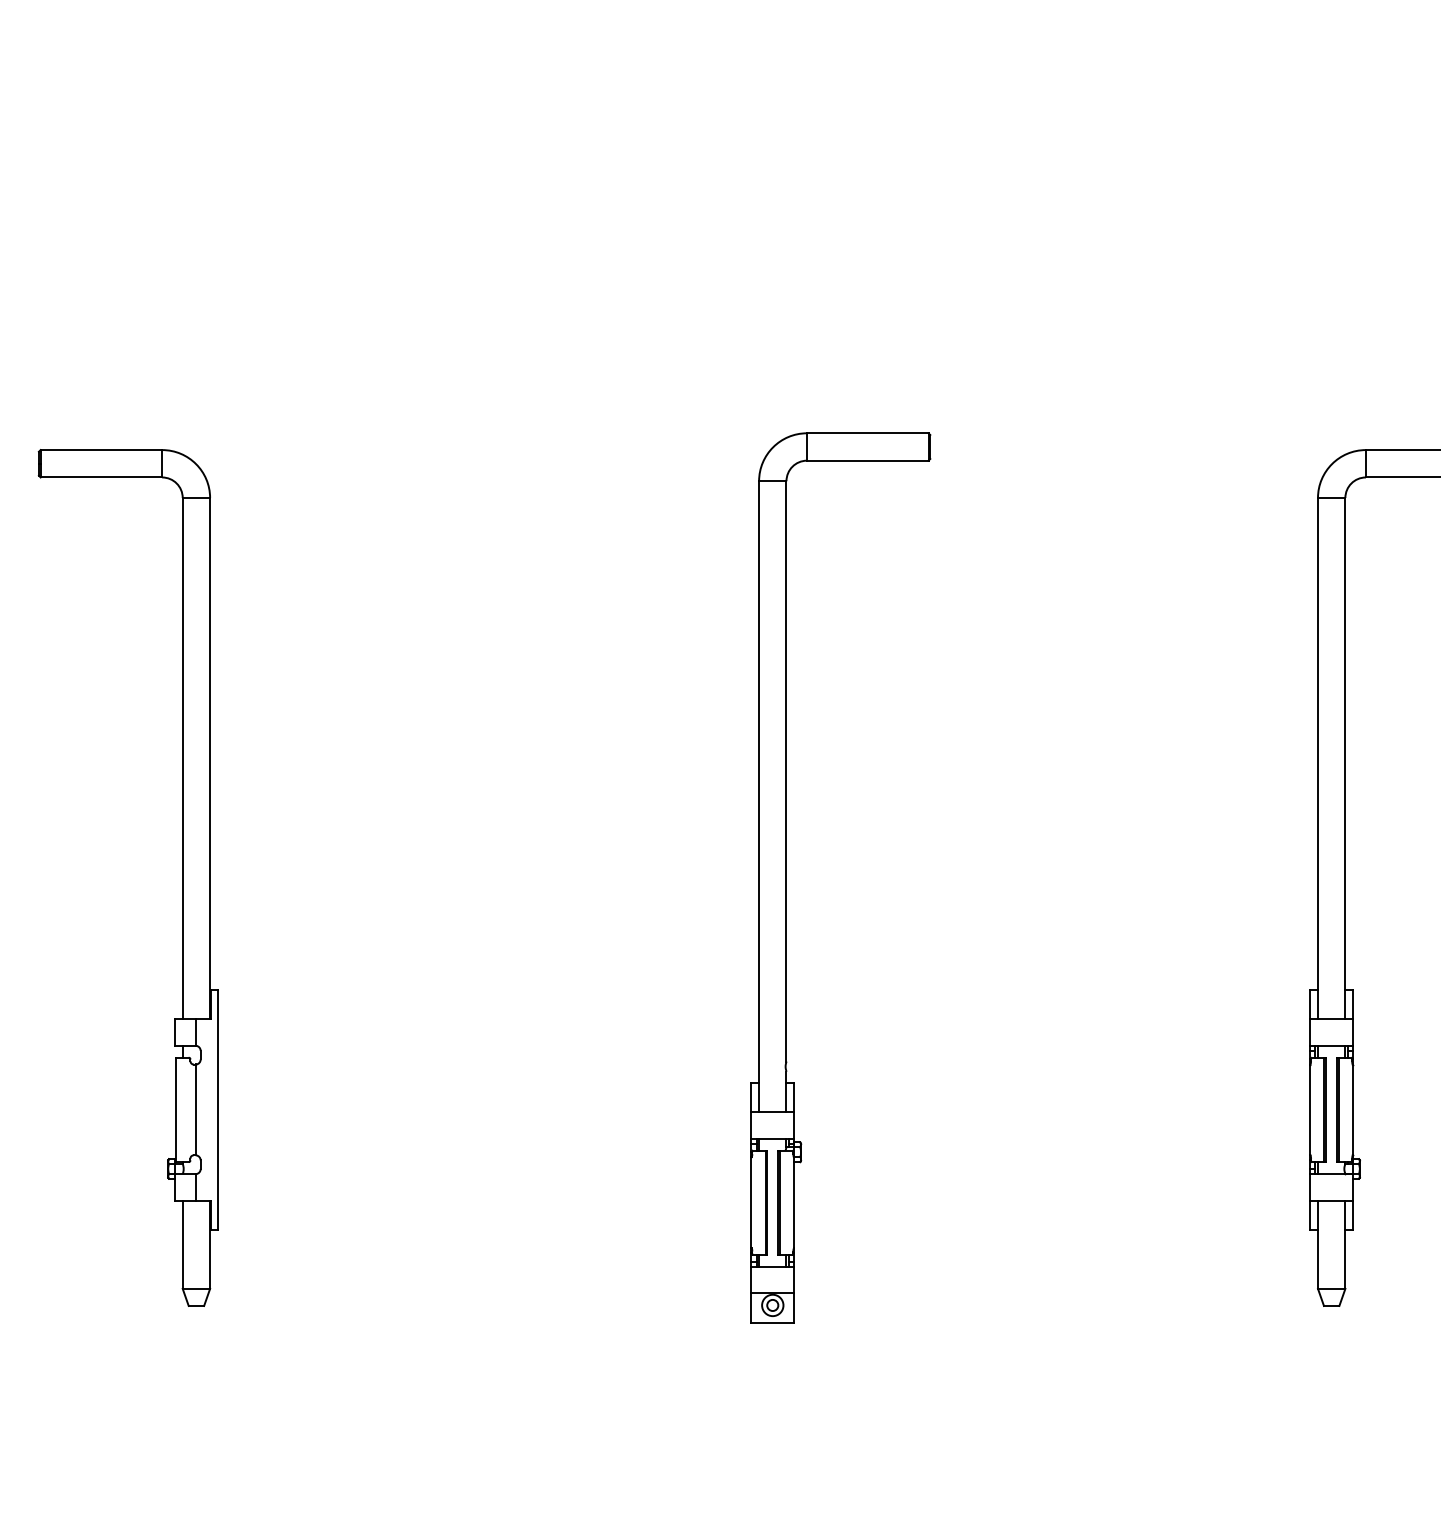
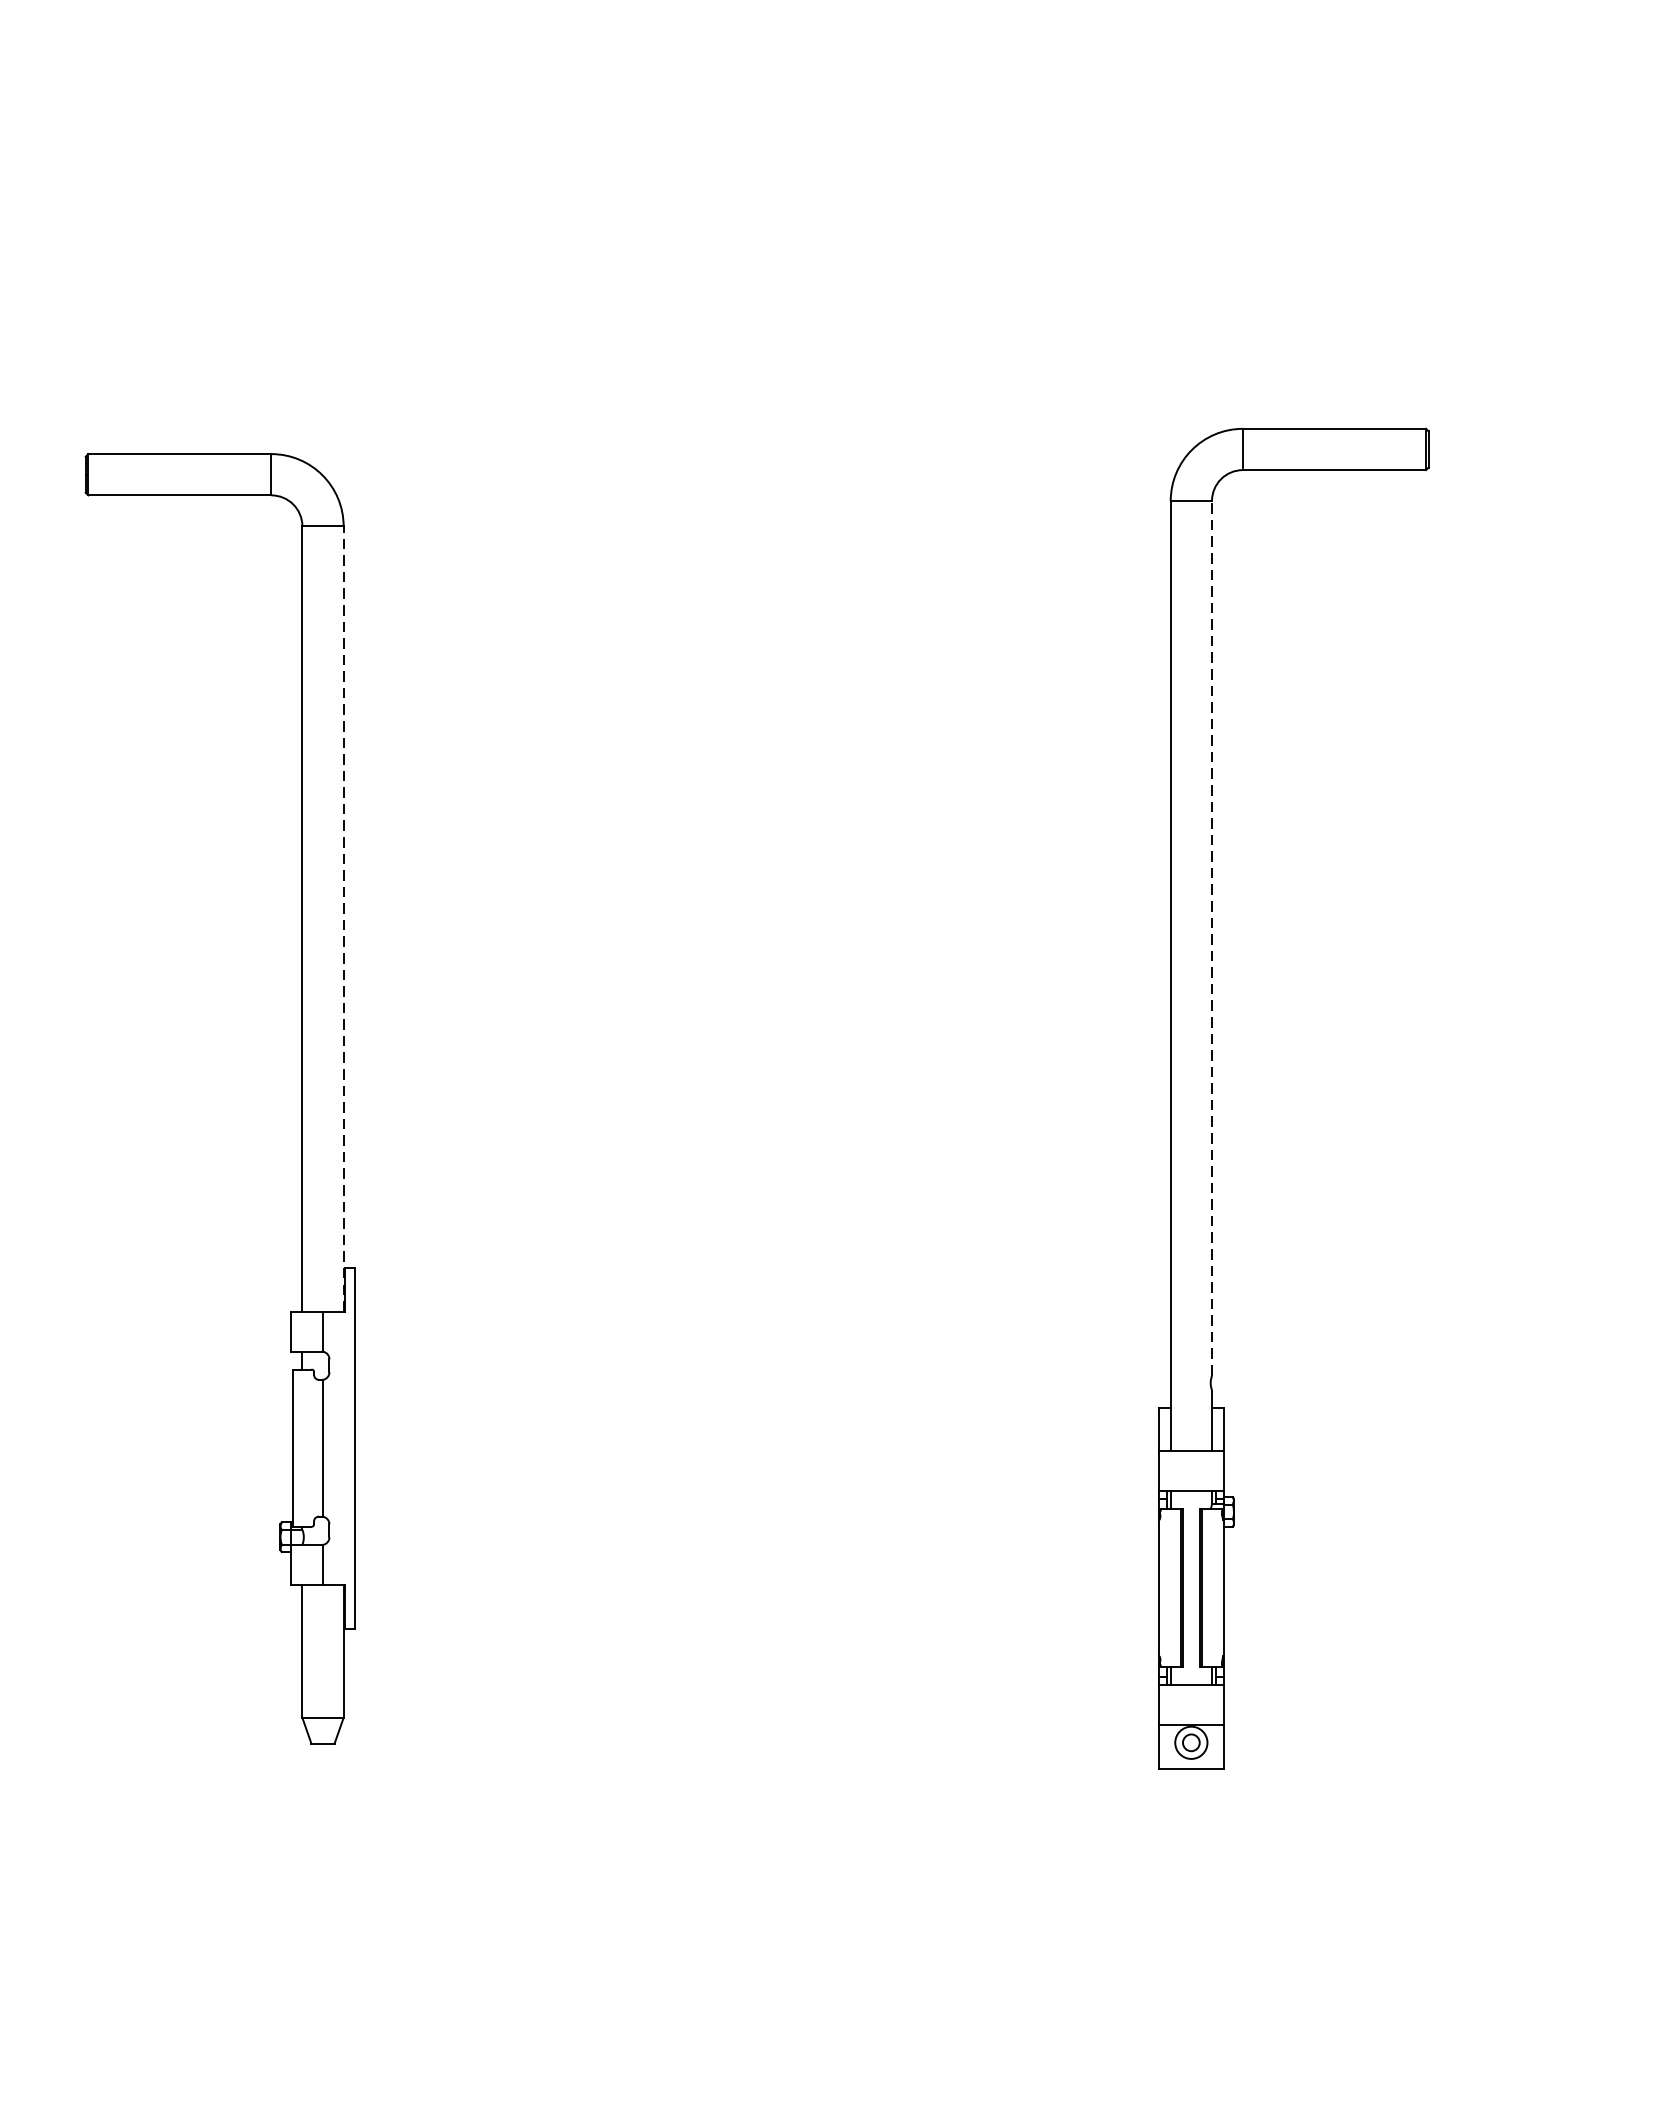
line: (210, 758) -> (344, 918), solid -> dashed
line: (786, 770) -> (1212, 936), solid -> dashed

